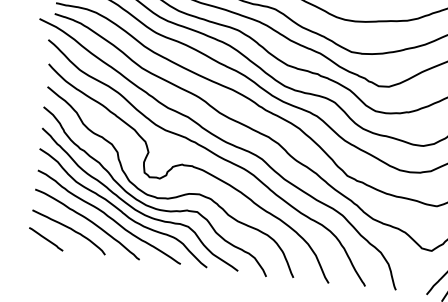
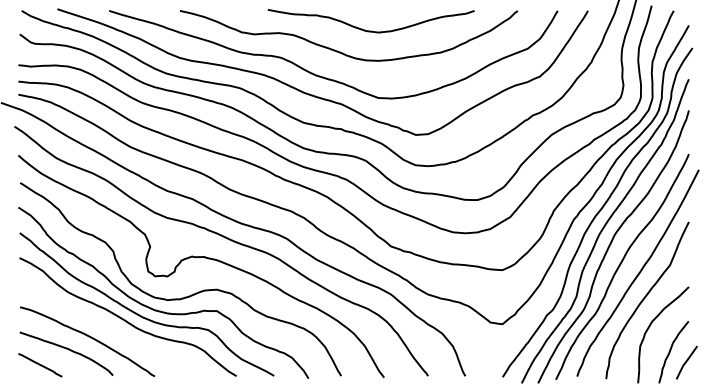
curve: (109, 216) -> (112, 329), removed

